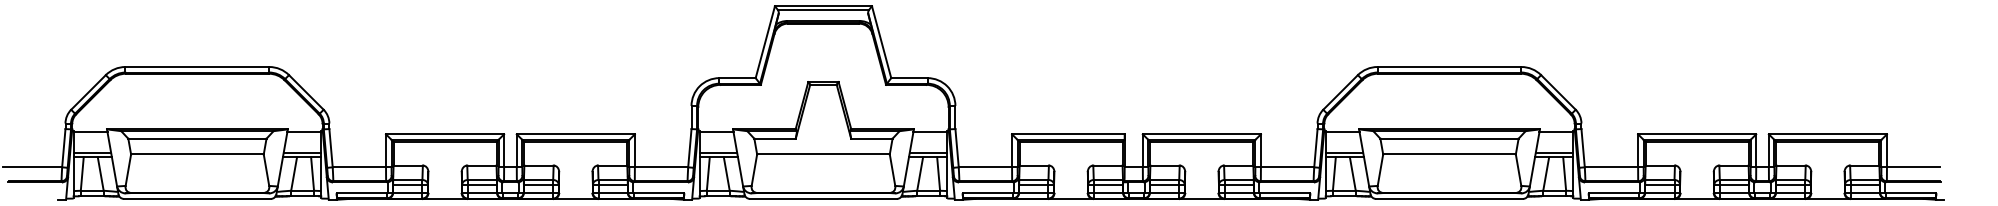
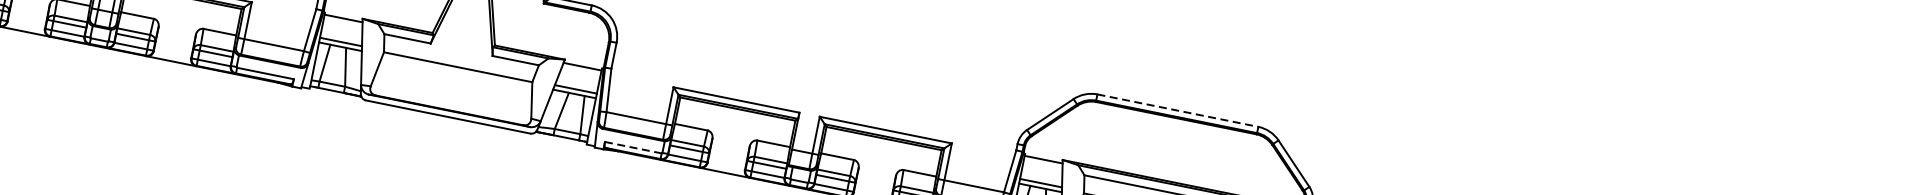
line: (1449, 67) -> (1177, 111), solid -> dashed
line: (988, 193) -> (633, 148), solid -> dashed

